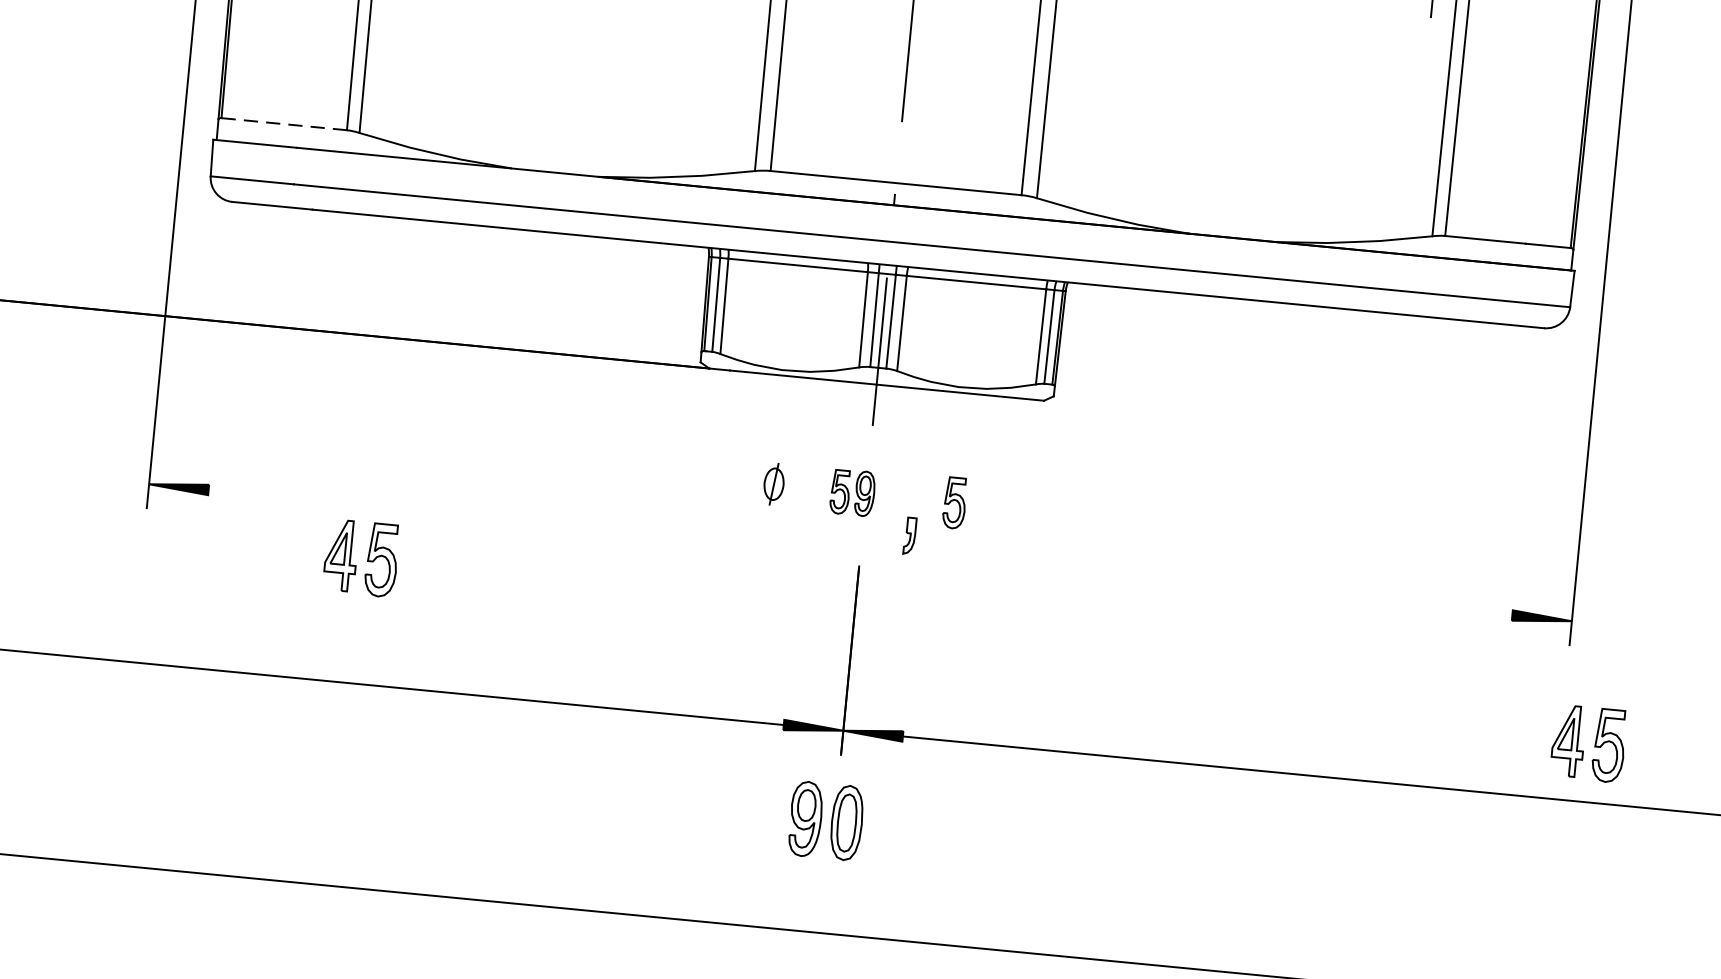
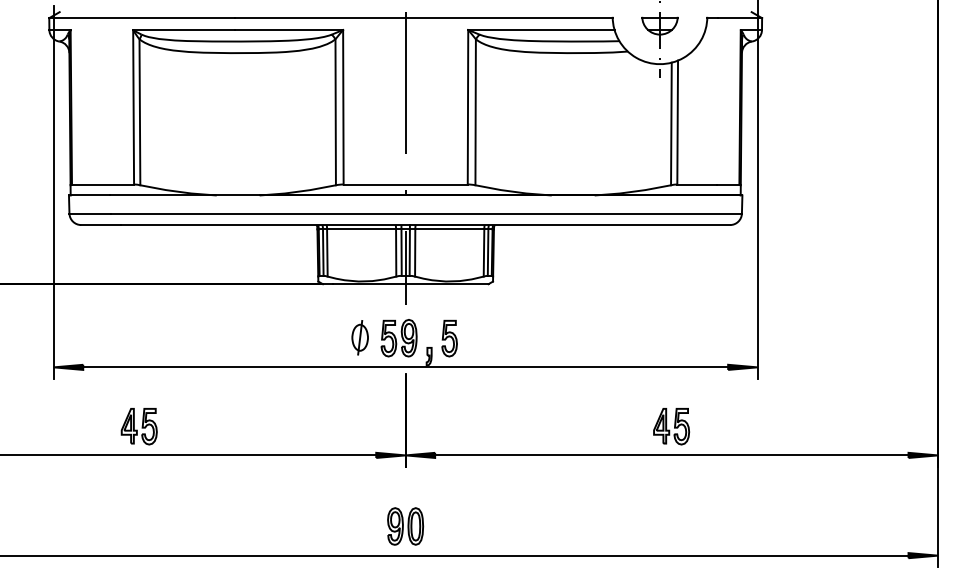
line: (283, 124) -> (102, 184), dashed -> solid
part: (772, 483) -> (359, 337), size x1.67
part: (851, 493) -> (398, 338), size x1.67
part: (954, 502) -> (449, 338), size x1.43
line: (860, 552) -> (405, 367), added
part: (359, 557) -> (138, 426), moved
part: (1588, 743) -> (671, 426), moved
part: (826, 821) -> (405, 526), moved

